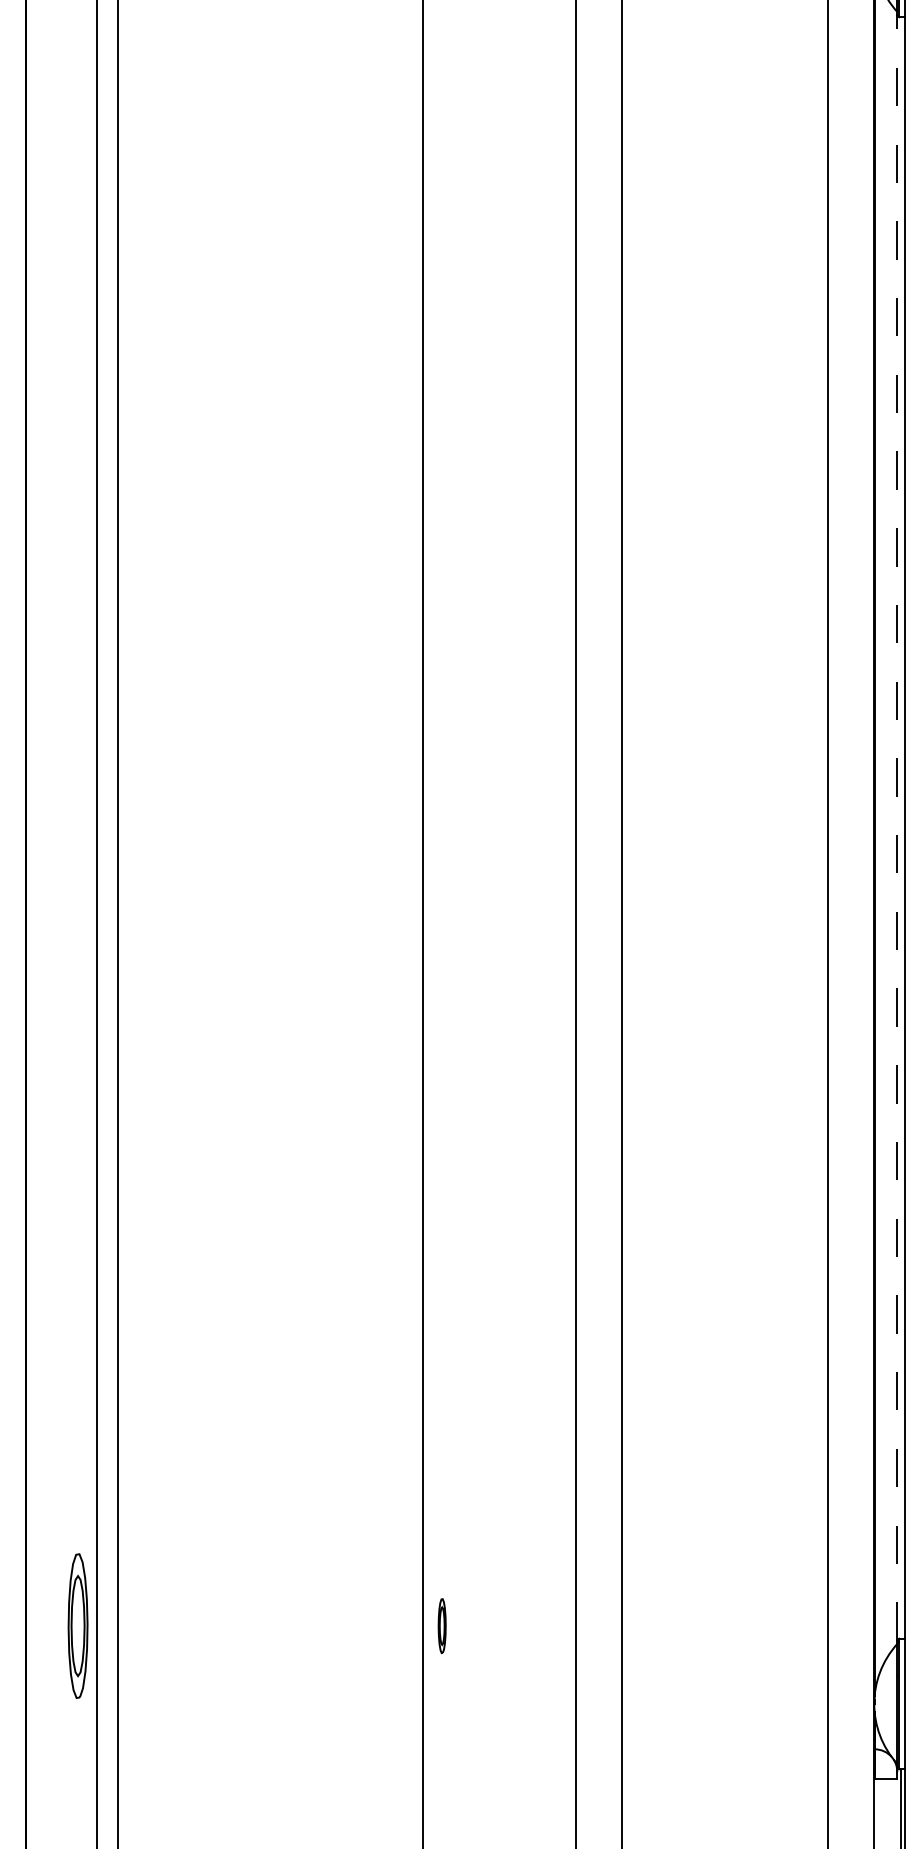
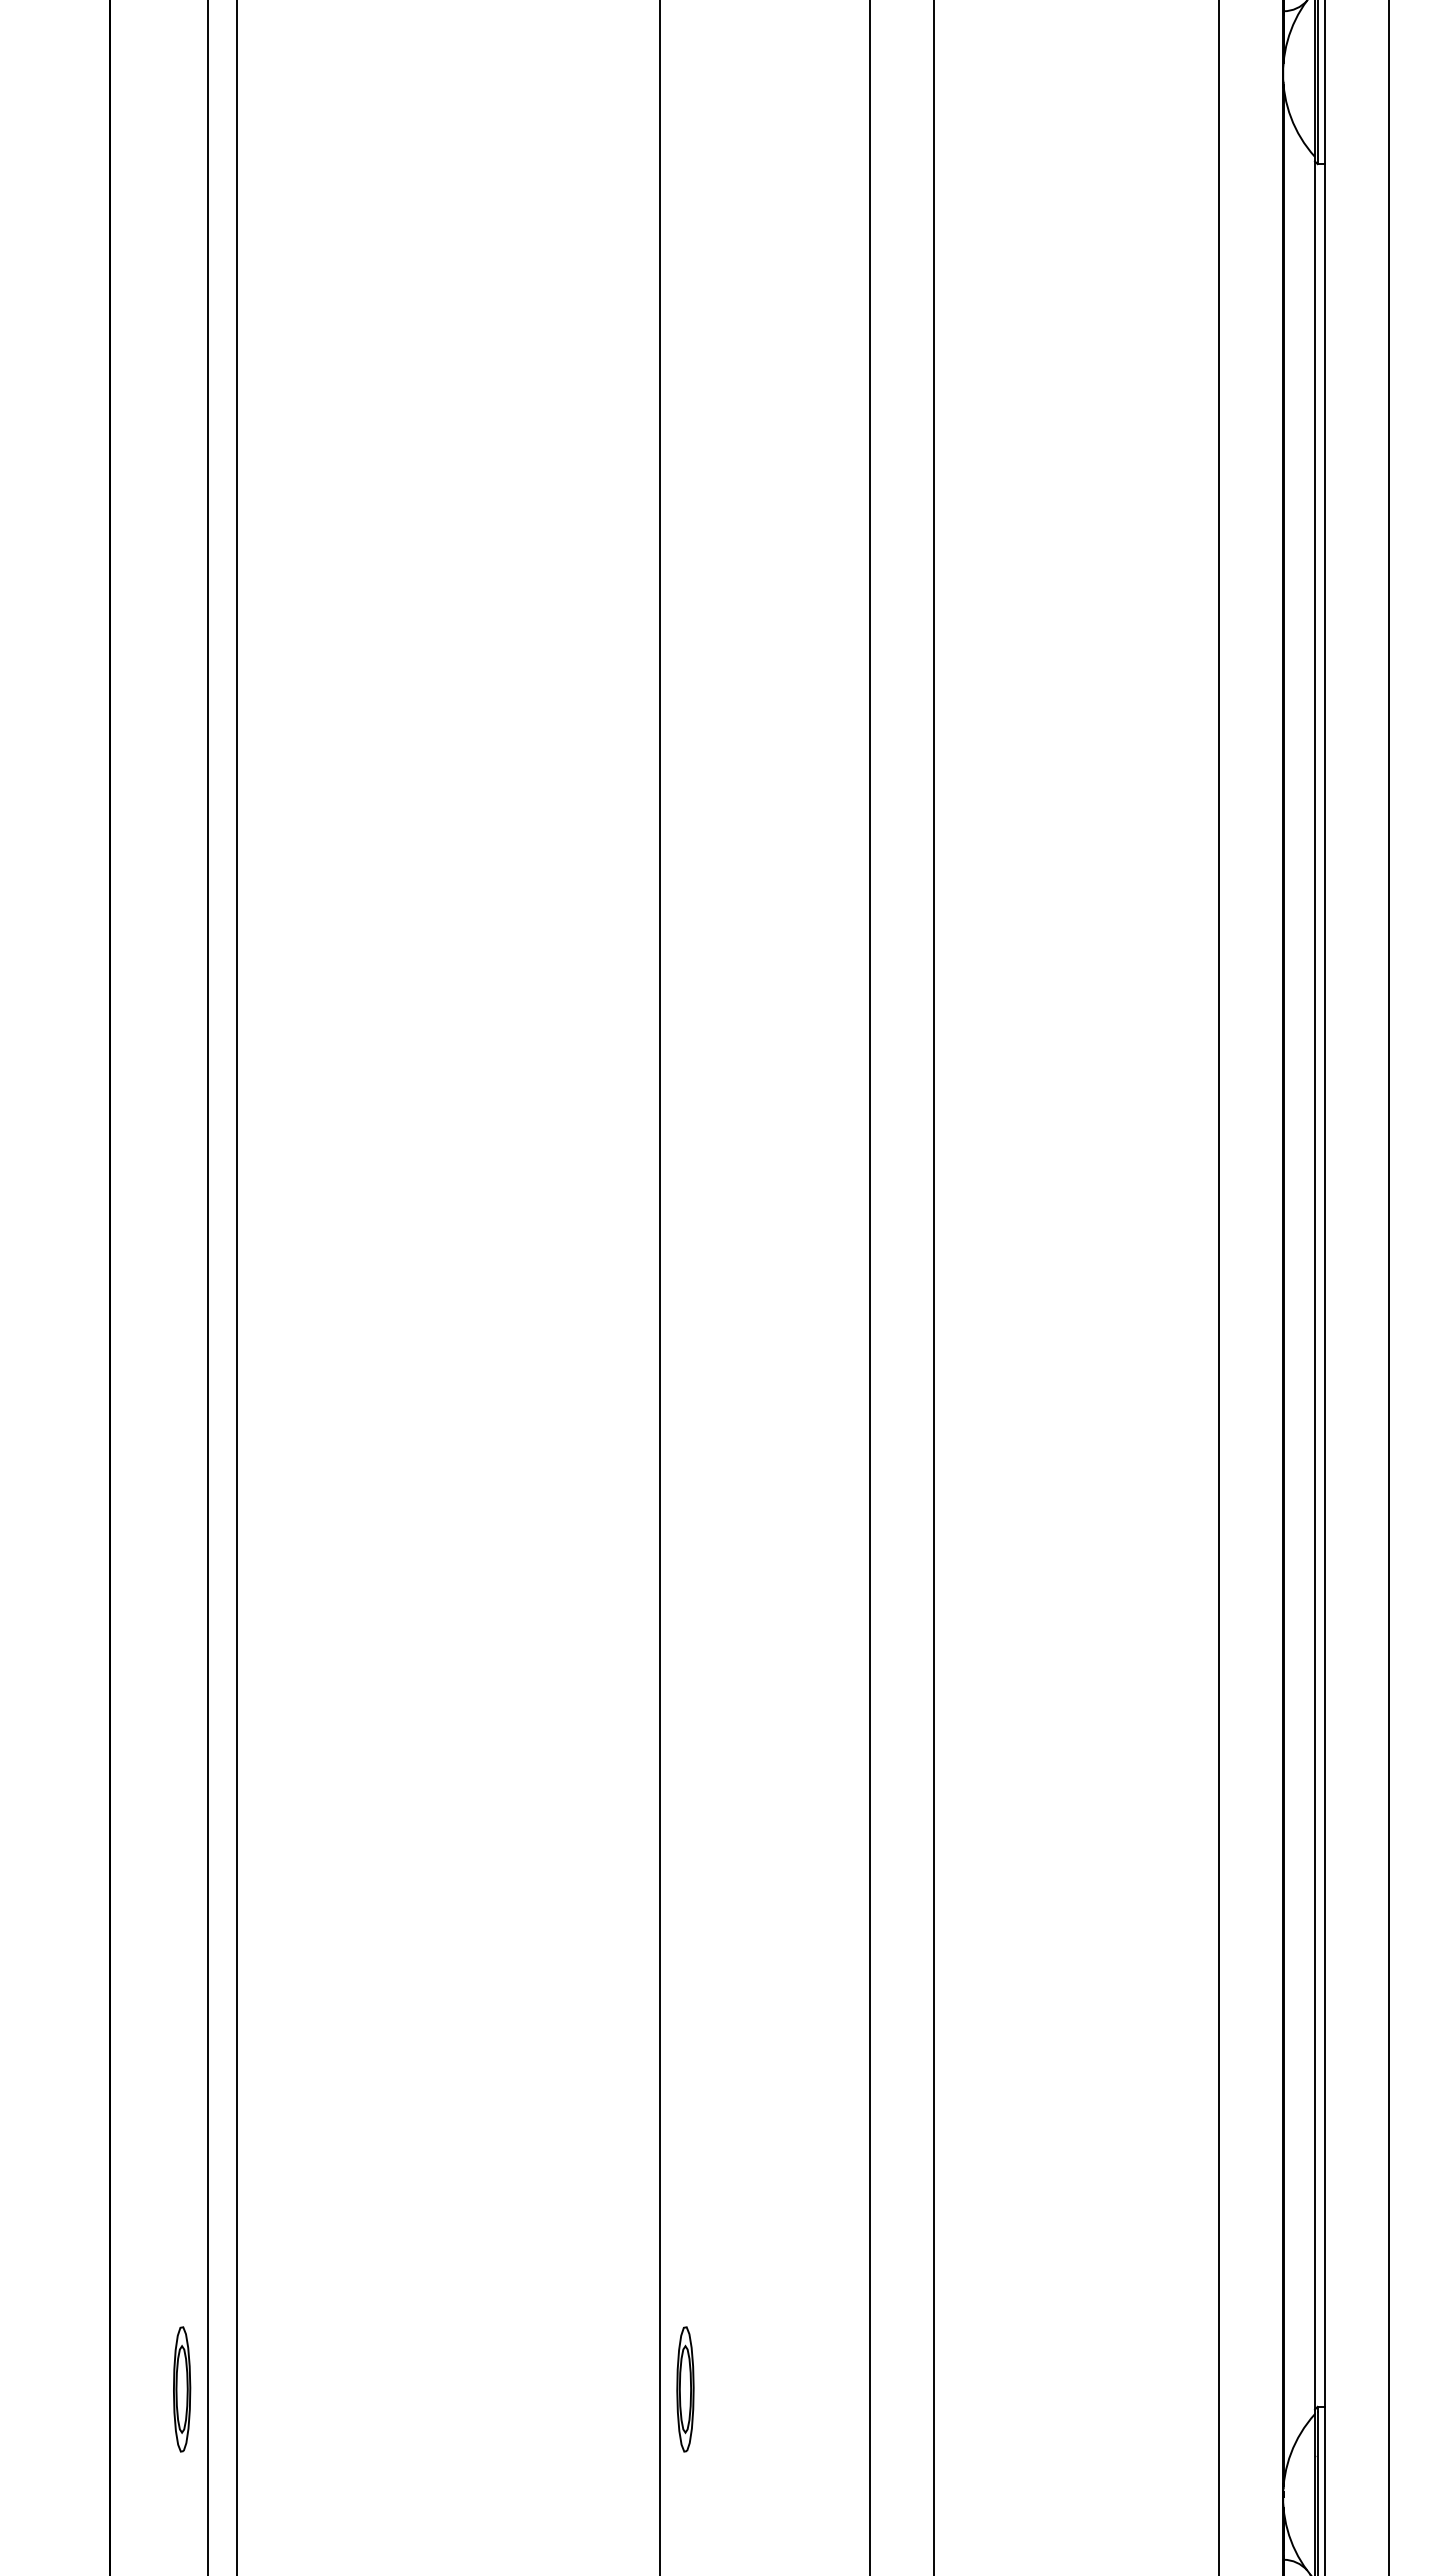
line: (896, 827) -> (1314, 1284), dashed -> solid
part: (78, 1626) -> (182, 2389), size x0.62
part: (442, 1626) -> (685, 2389), size x1.67

